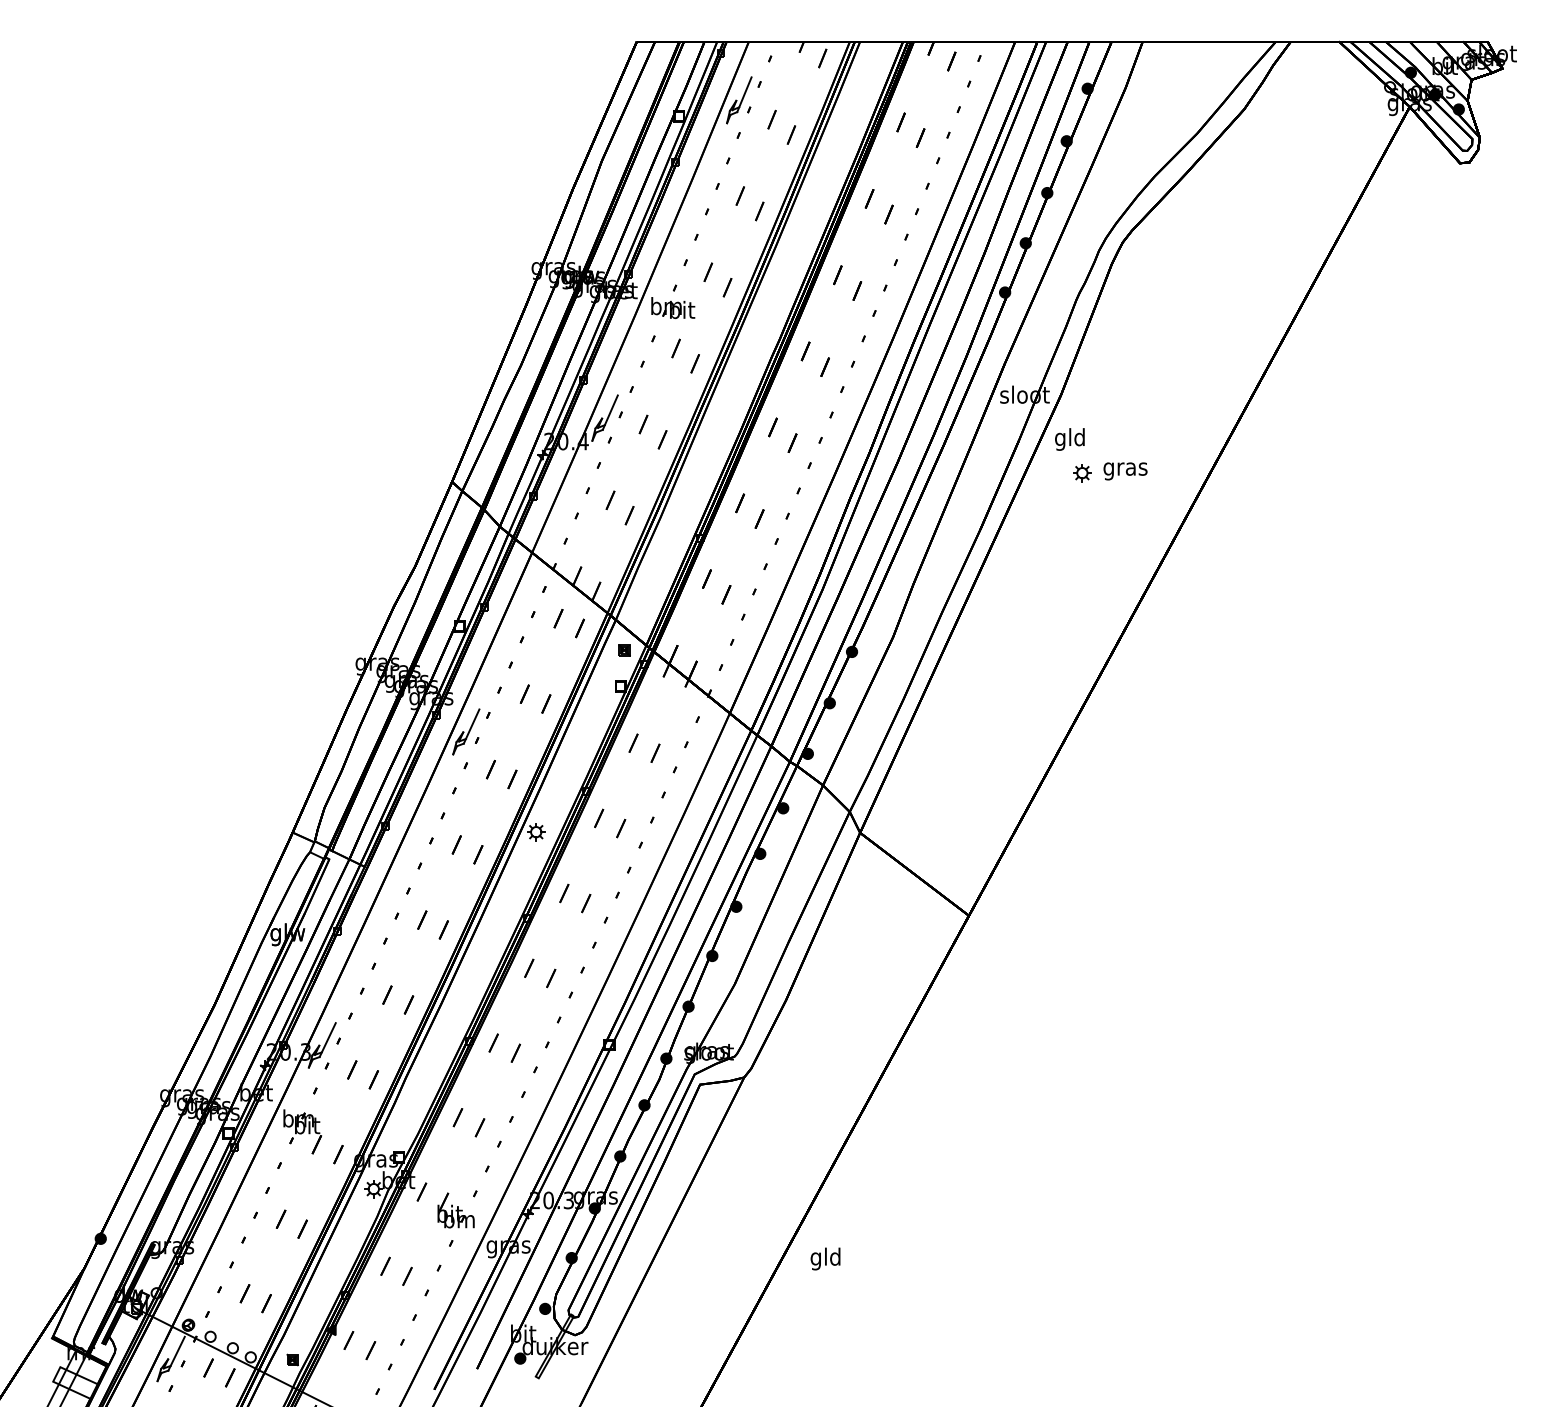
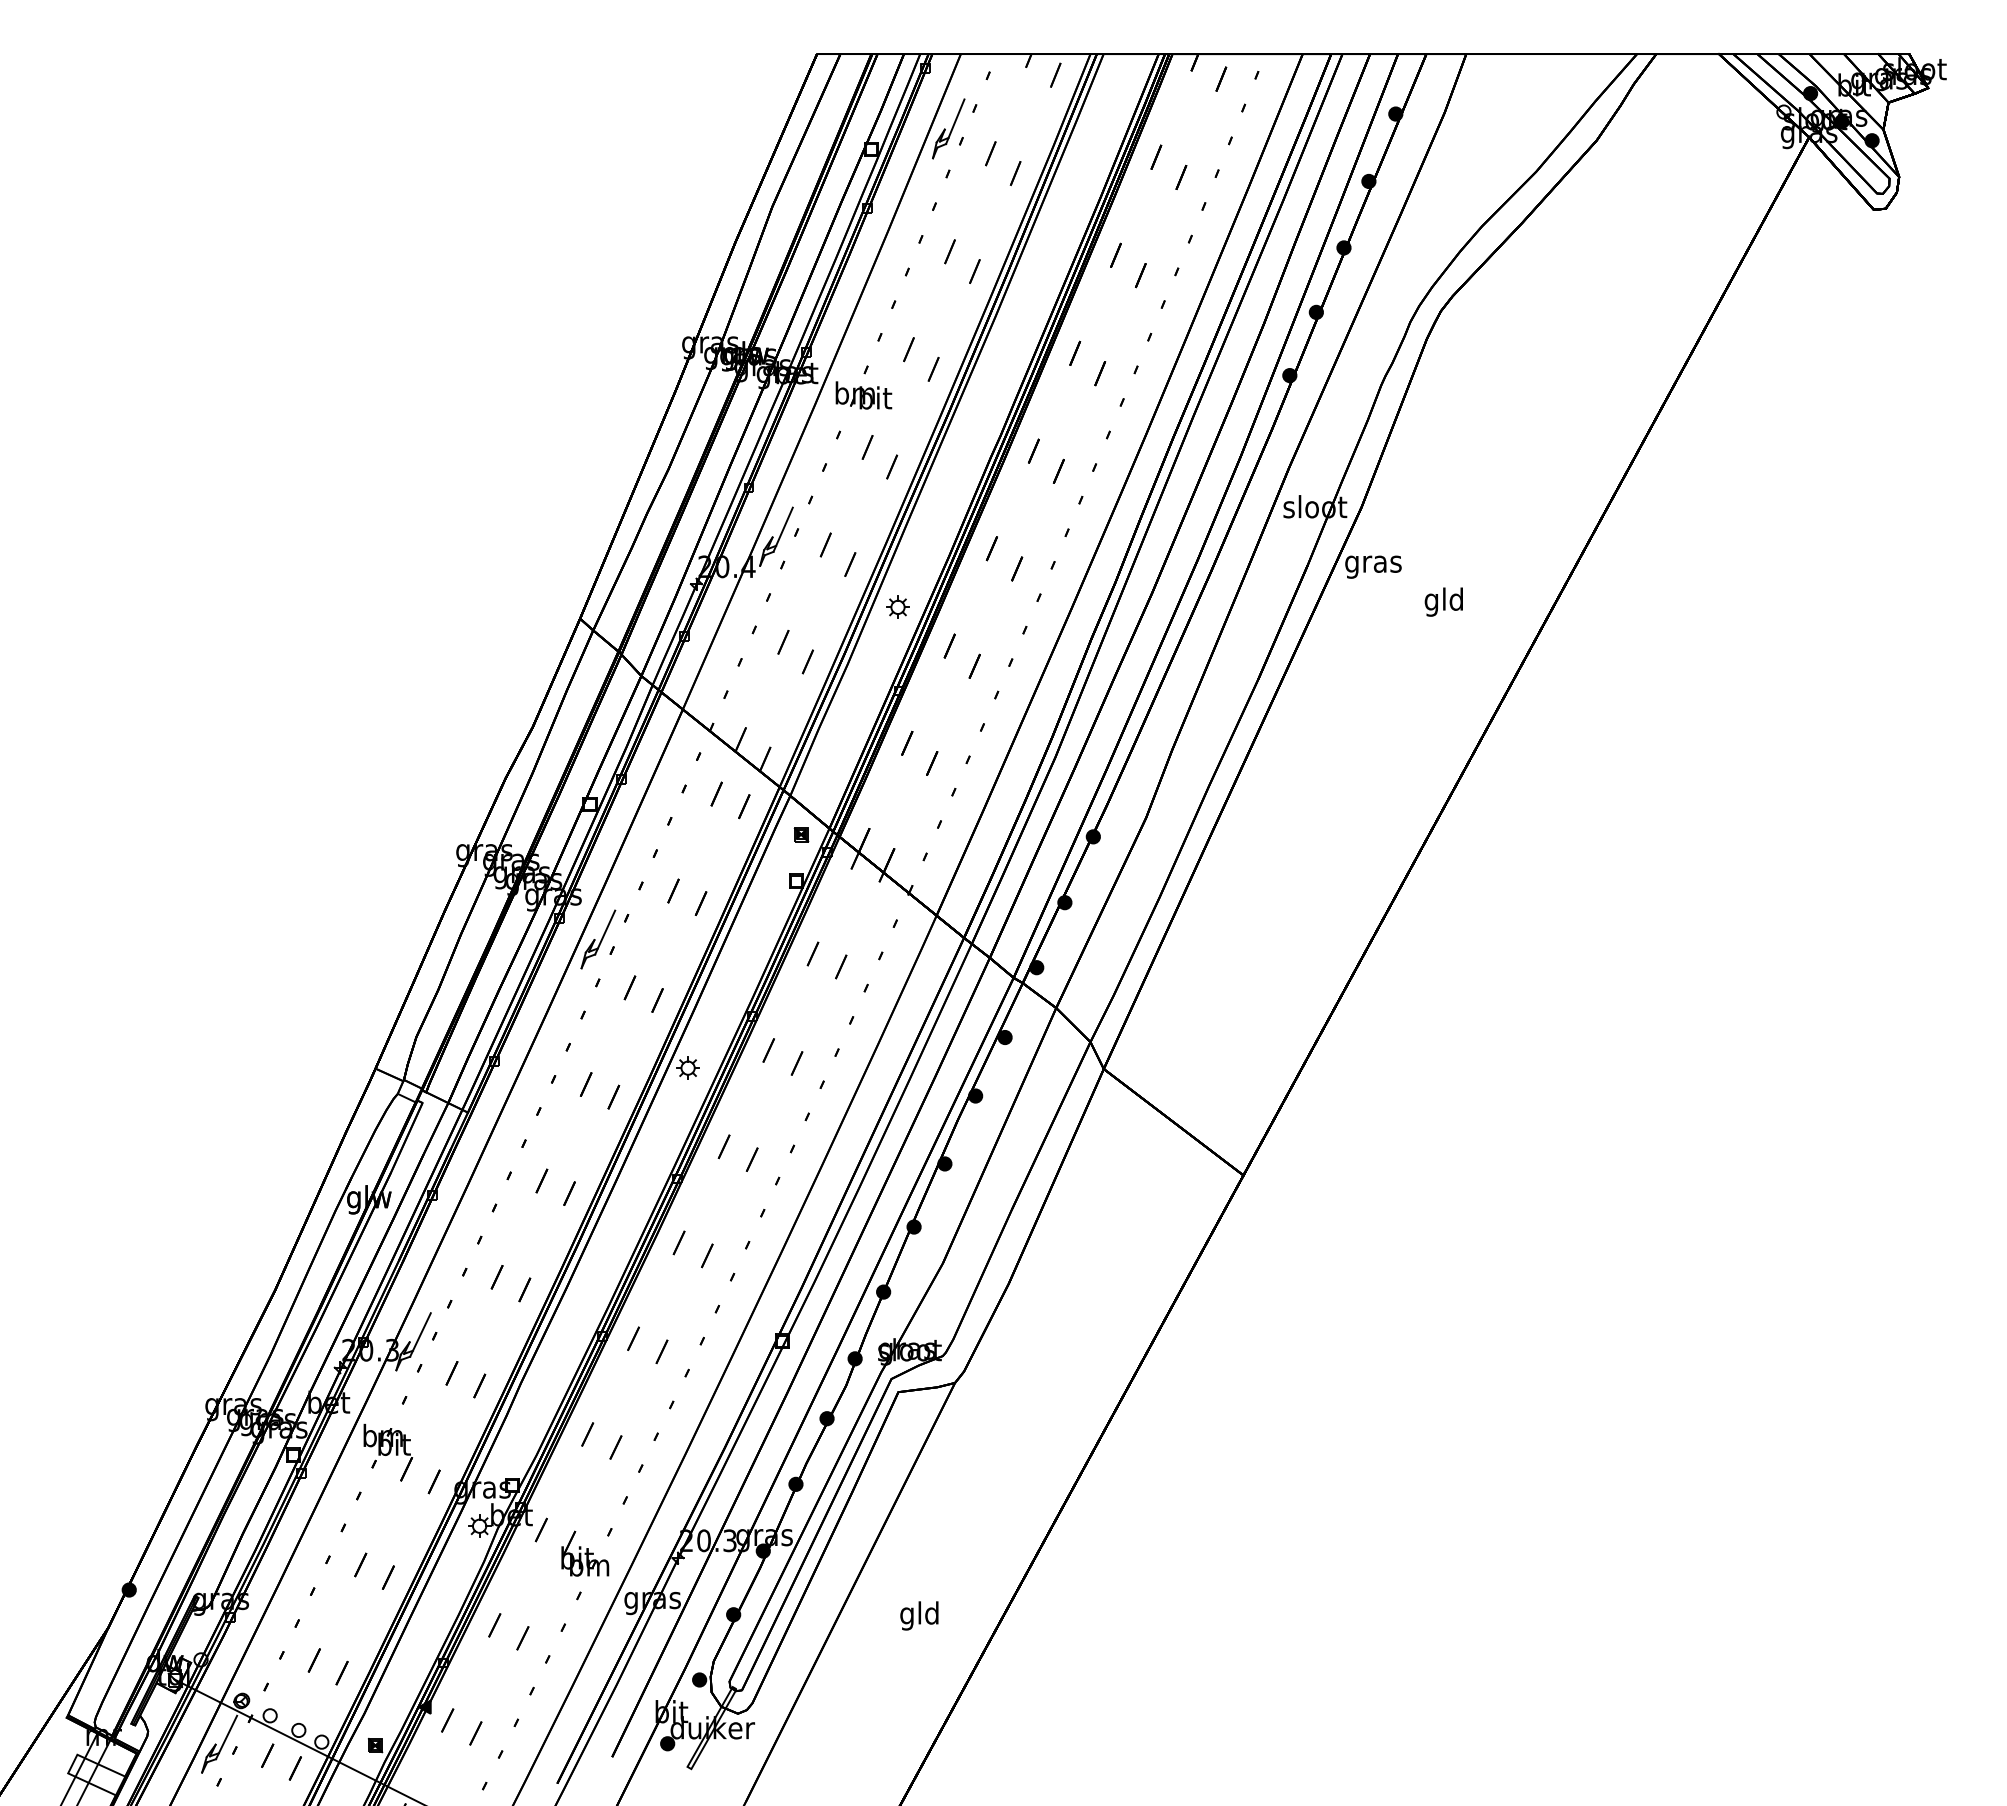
text: (1070, 438) -> (1373, 563), gld -> gras
text: (1125, 468) -> (1444, 601), gras -> gld
part: (1081, 472) -> (897, 606), moved
text: (825, 1258) -> (919, 1615), moved

